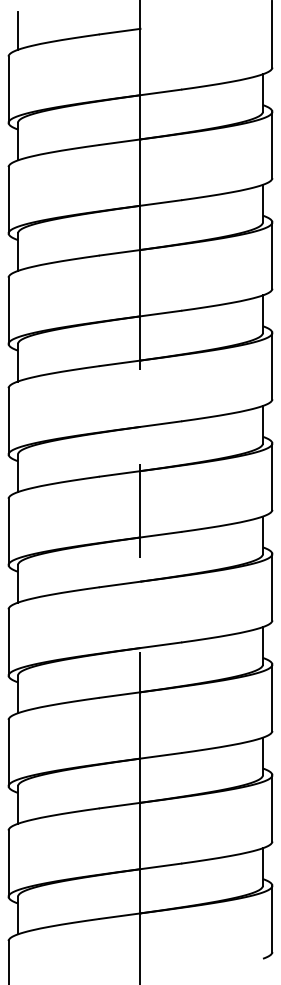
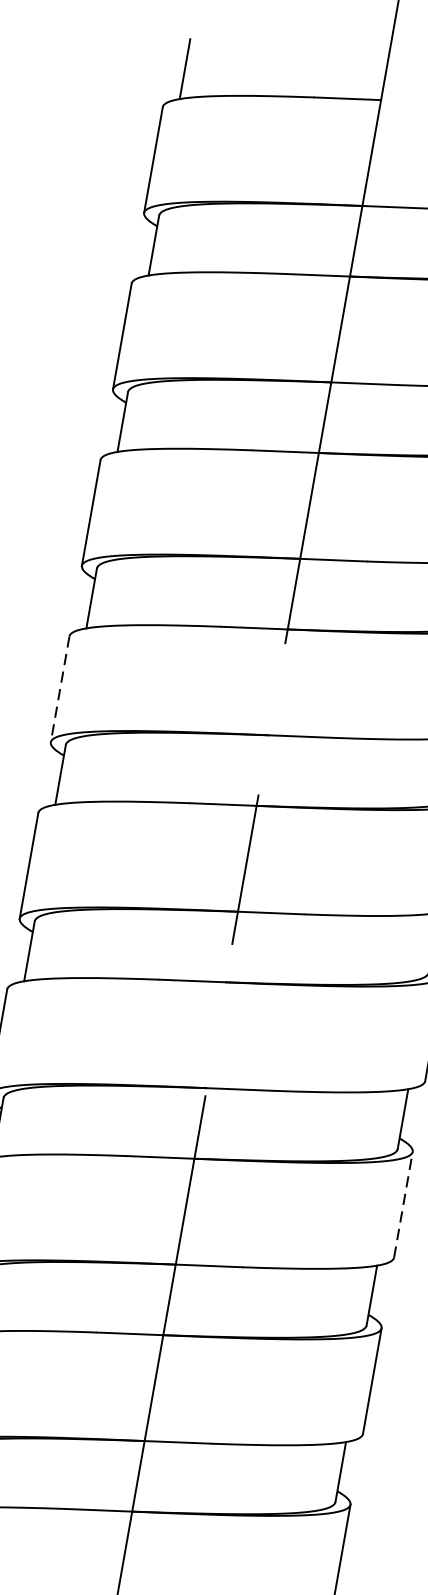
line: (8, 421) -> (59, 689), solid -> dashed
line: (272, 697) -> (403, 1204), solid -> dashed

